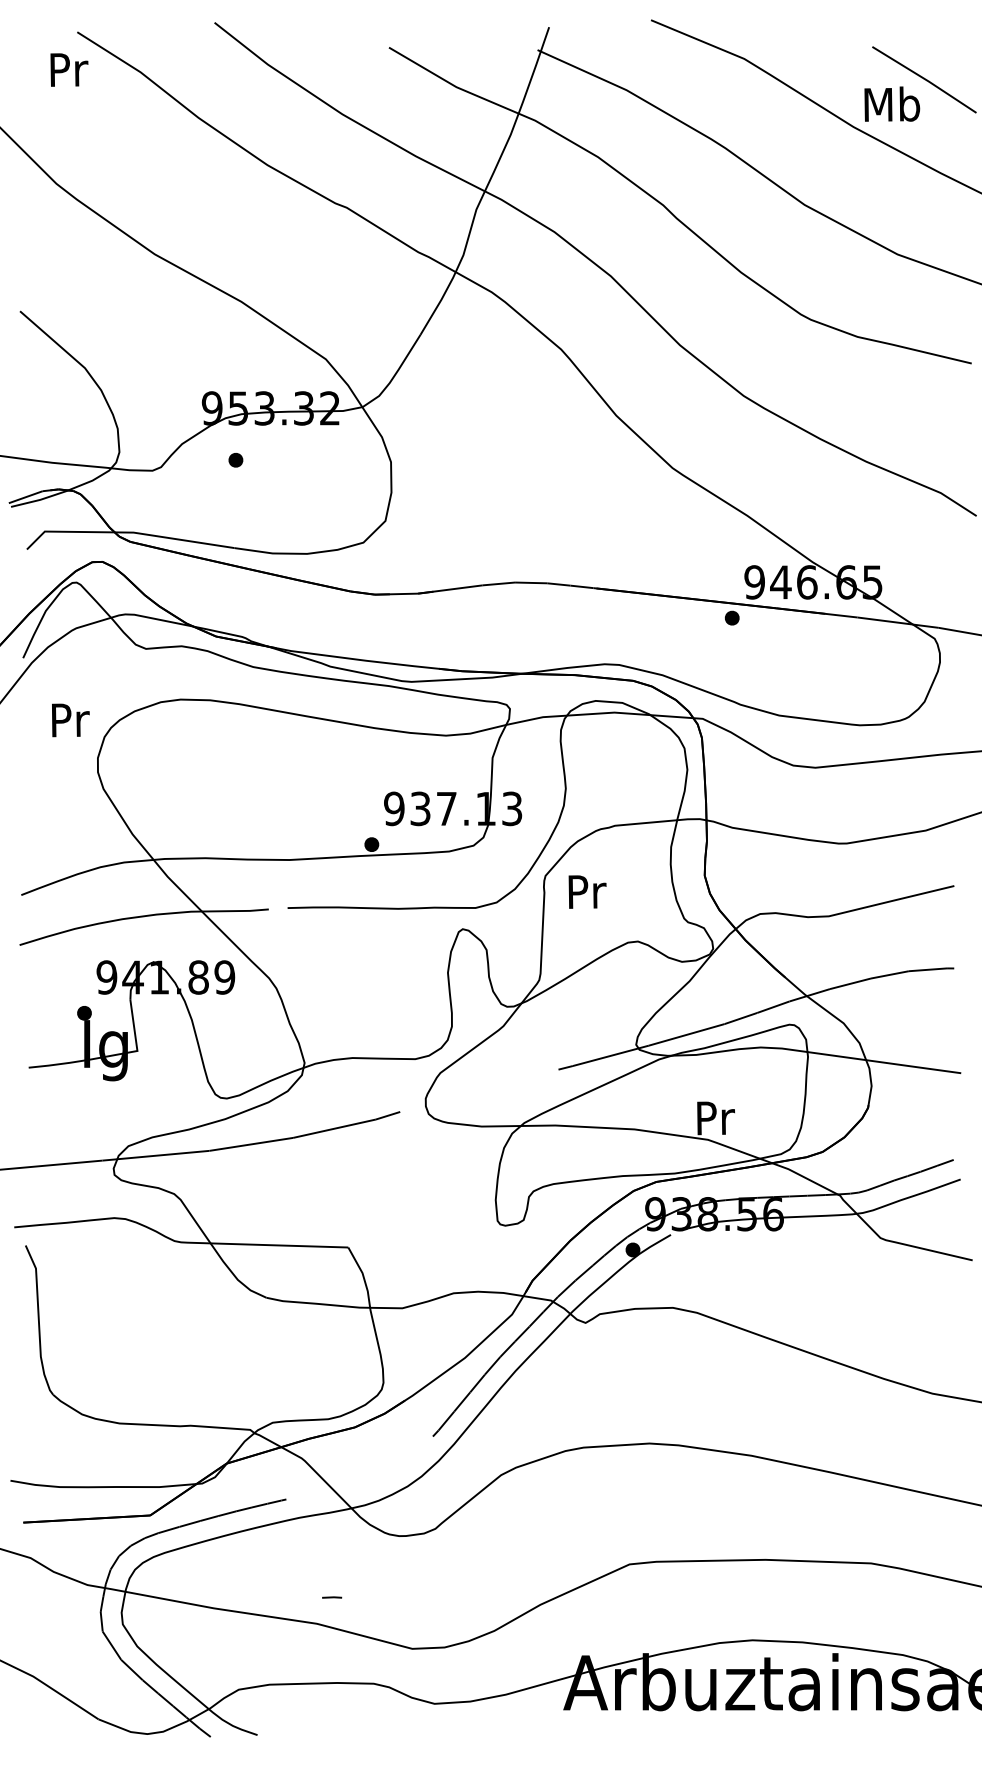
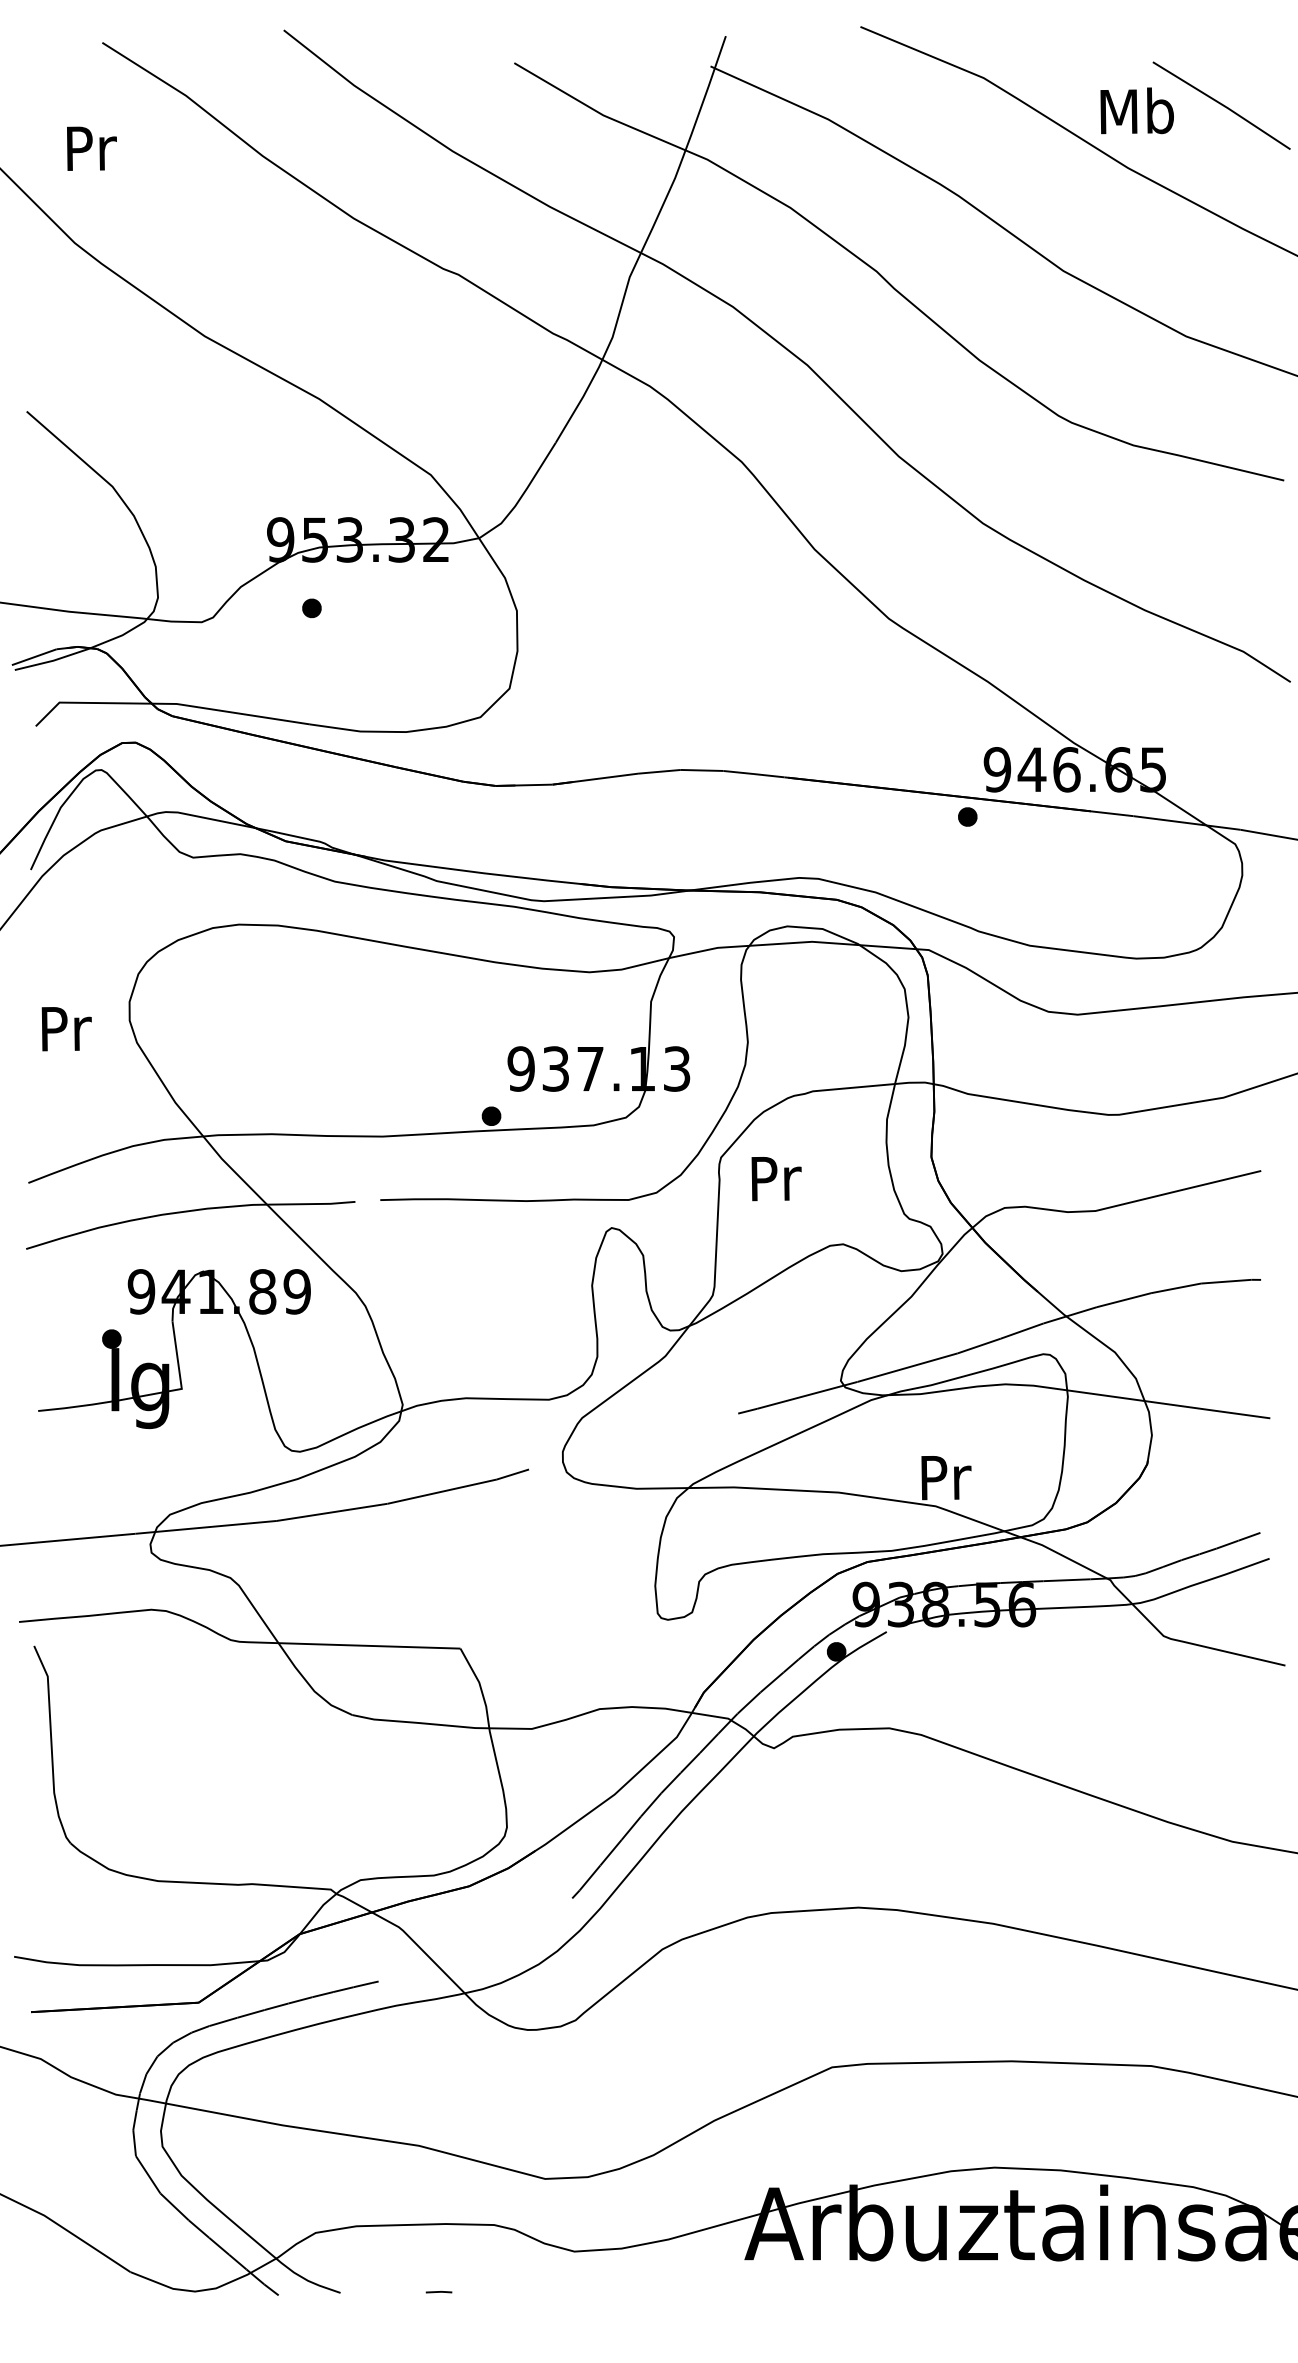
text: (69, 69) -> (91, 148), moved
text: (891, 103) -> (1136, 110), moved
text: (70, 720) -> (66, 1029), moved
line: (331, 1597) -> (438, 2291), moved

